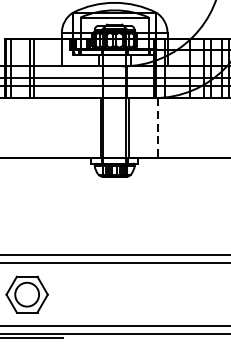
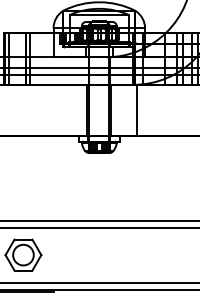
line: (158, 127) -> (137, 110), dashed -> solid

